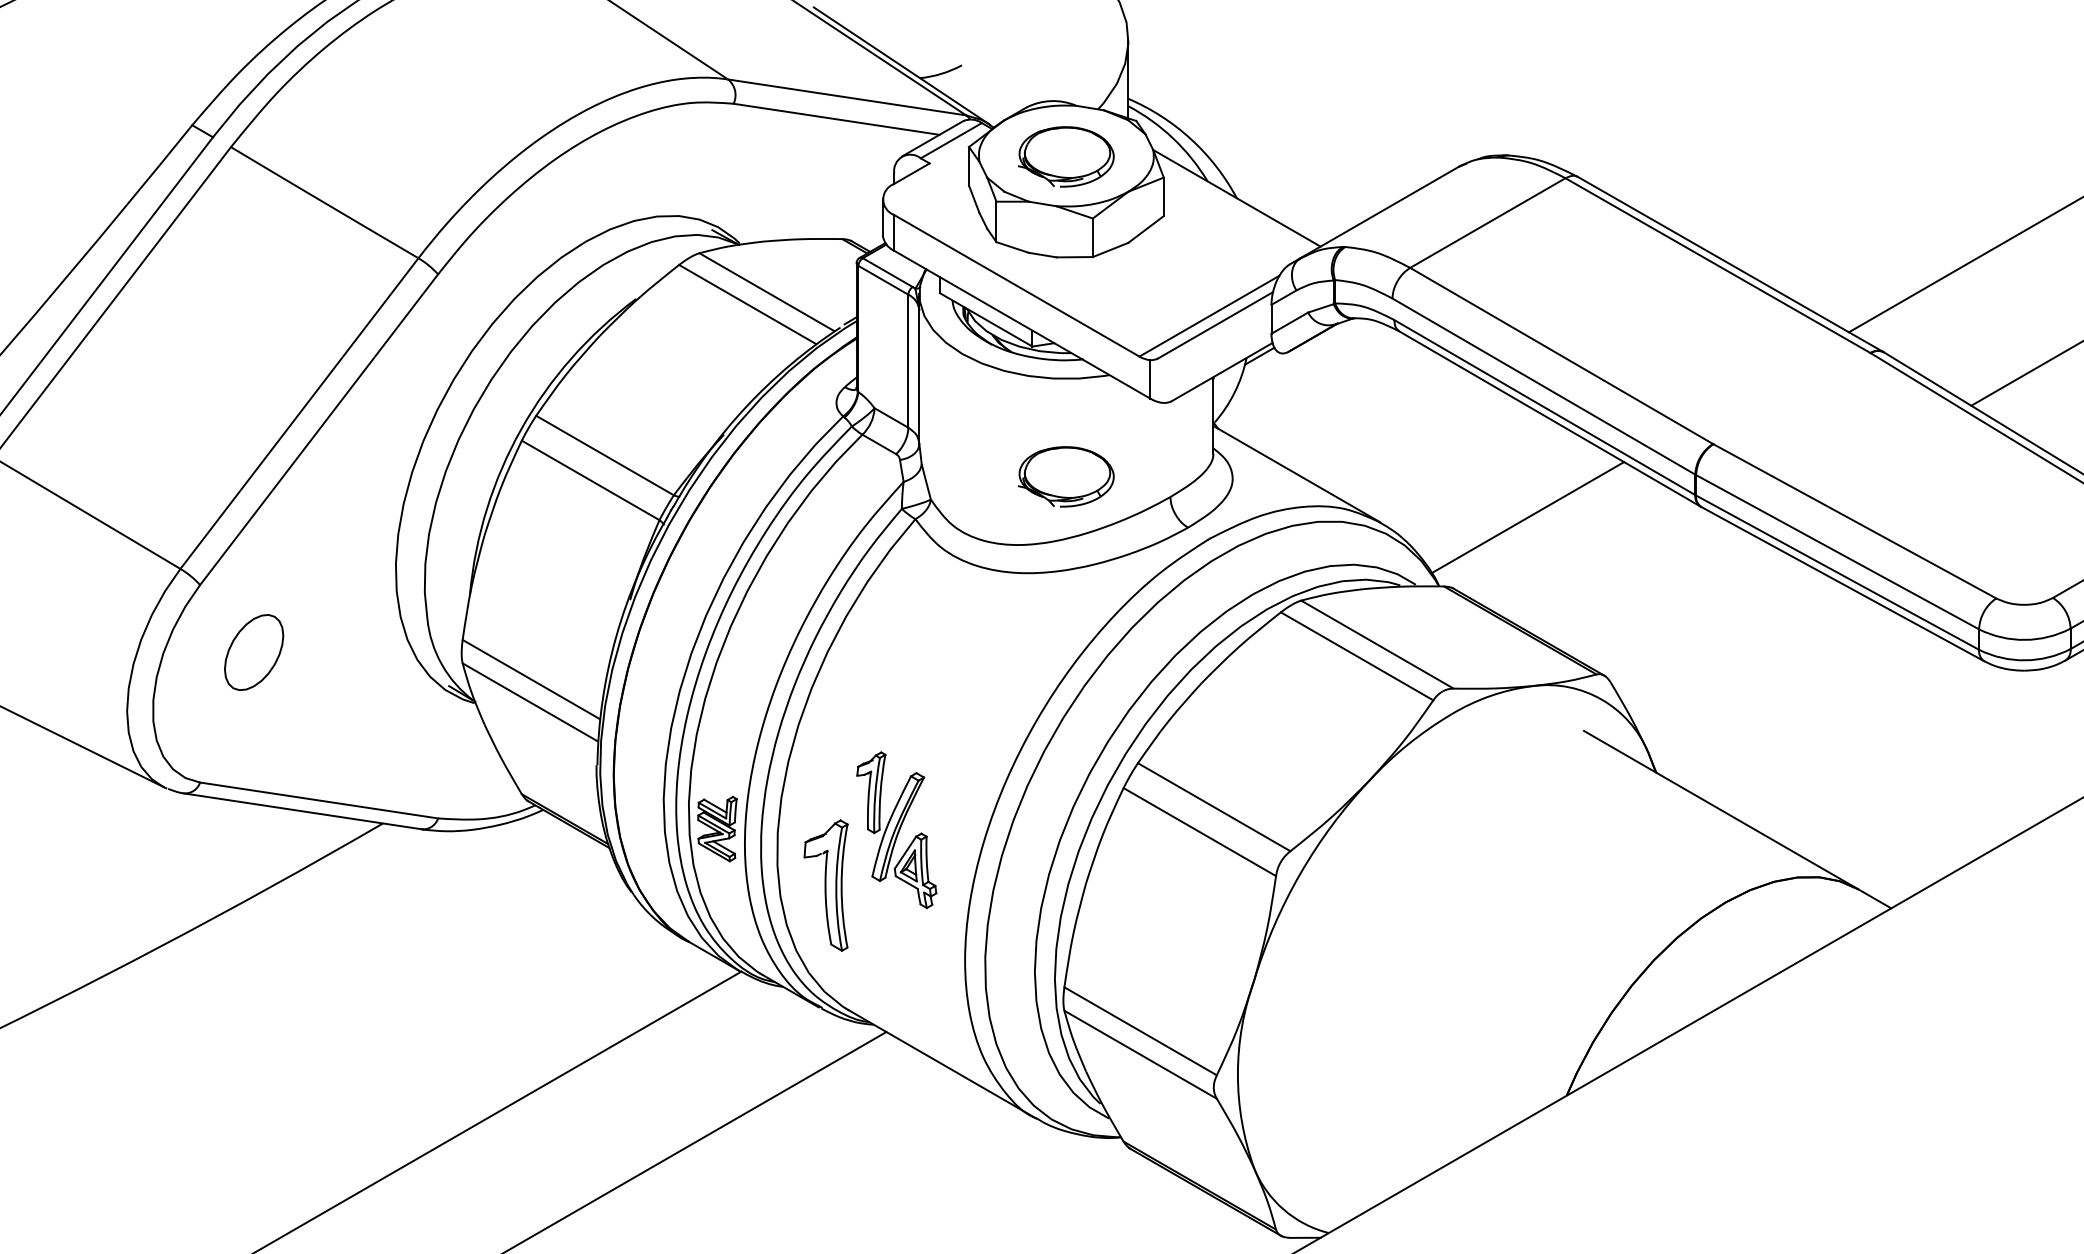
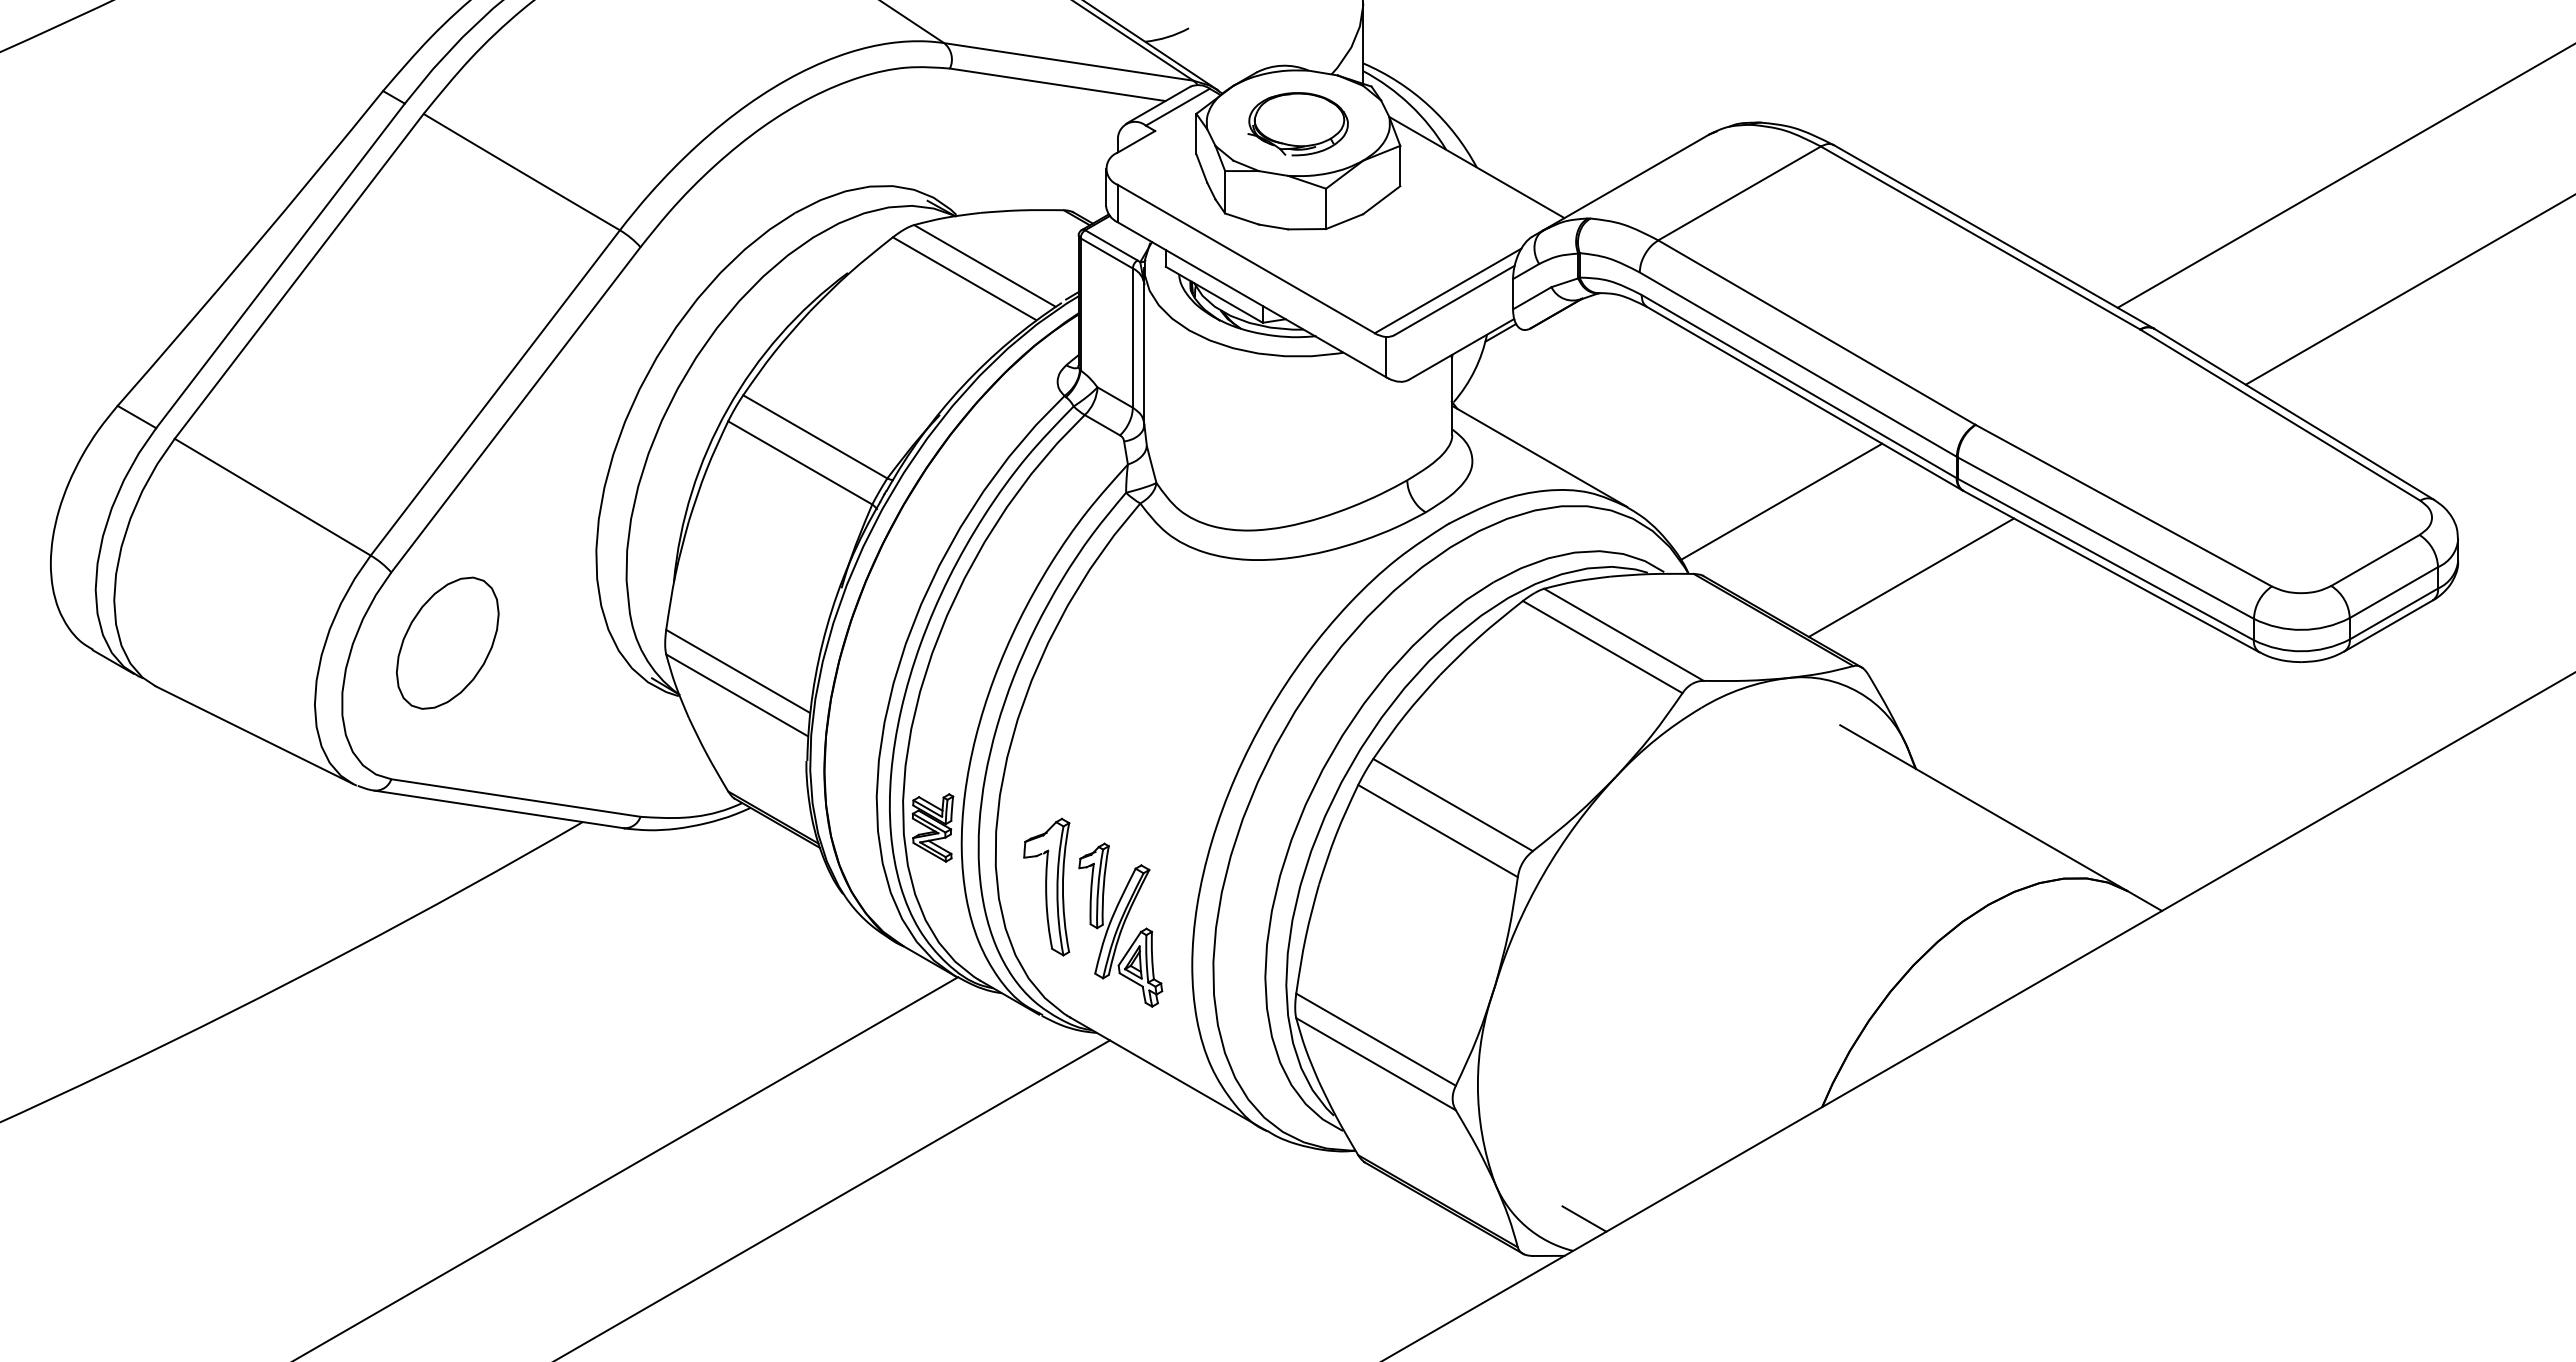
part: (1065, 477) -> (1297, 459), removed
line: (1652, 589) -> (1911, 577), added
part: (253, 651) -> (447, 642), size x1.67
part: (896, 829) -> (1120, 924), moved
line: (1339, 1202) -> (1584, 1218), added

